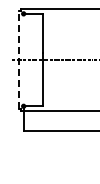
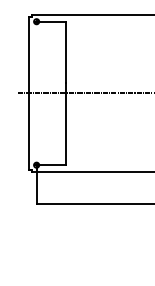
line: (19, 59) -> (30, 92), dashed -> solid

